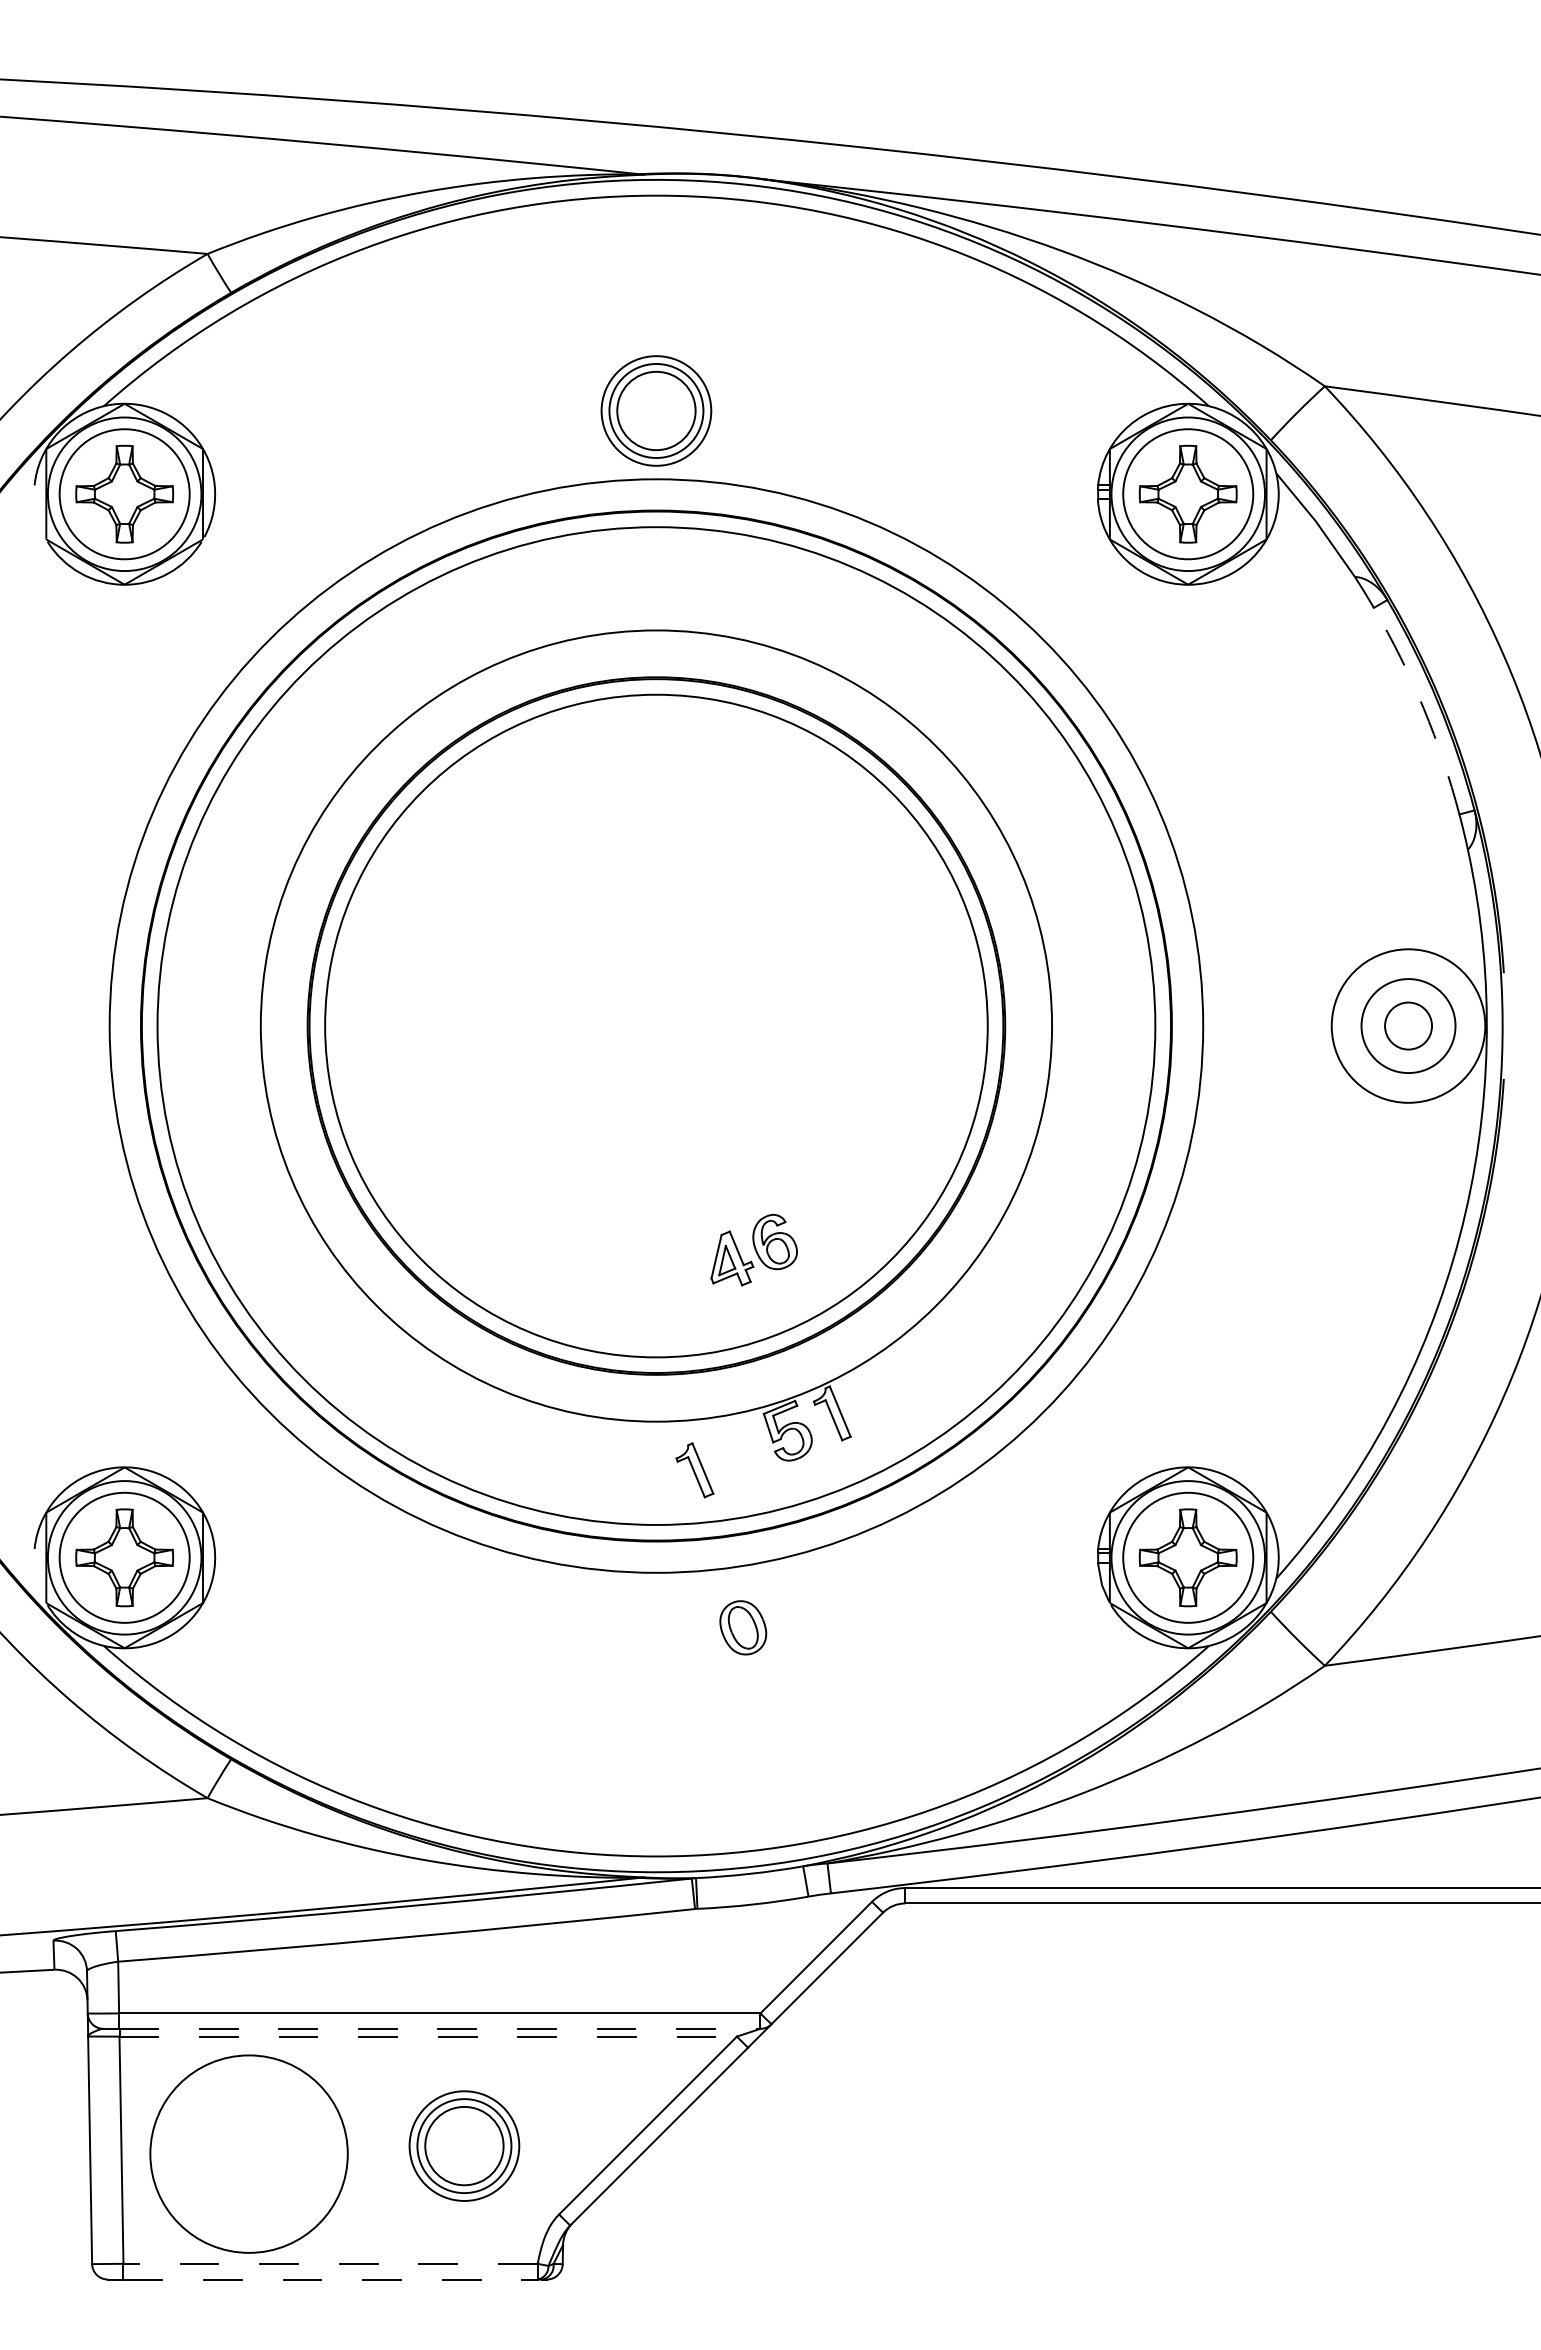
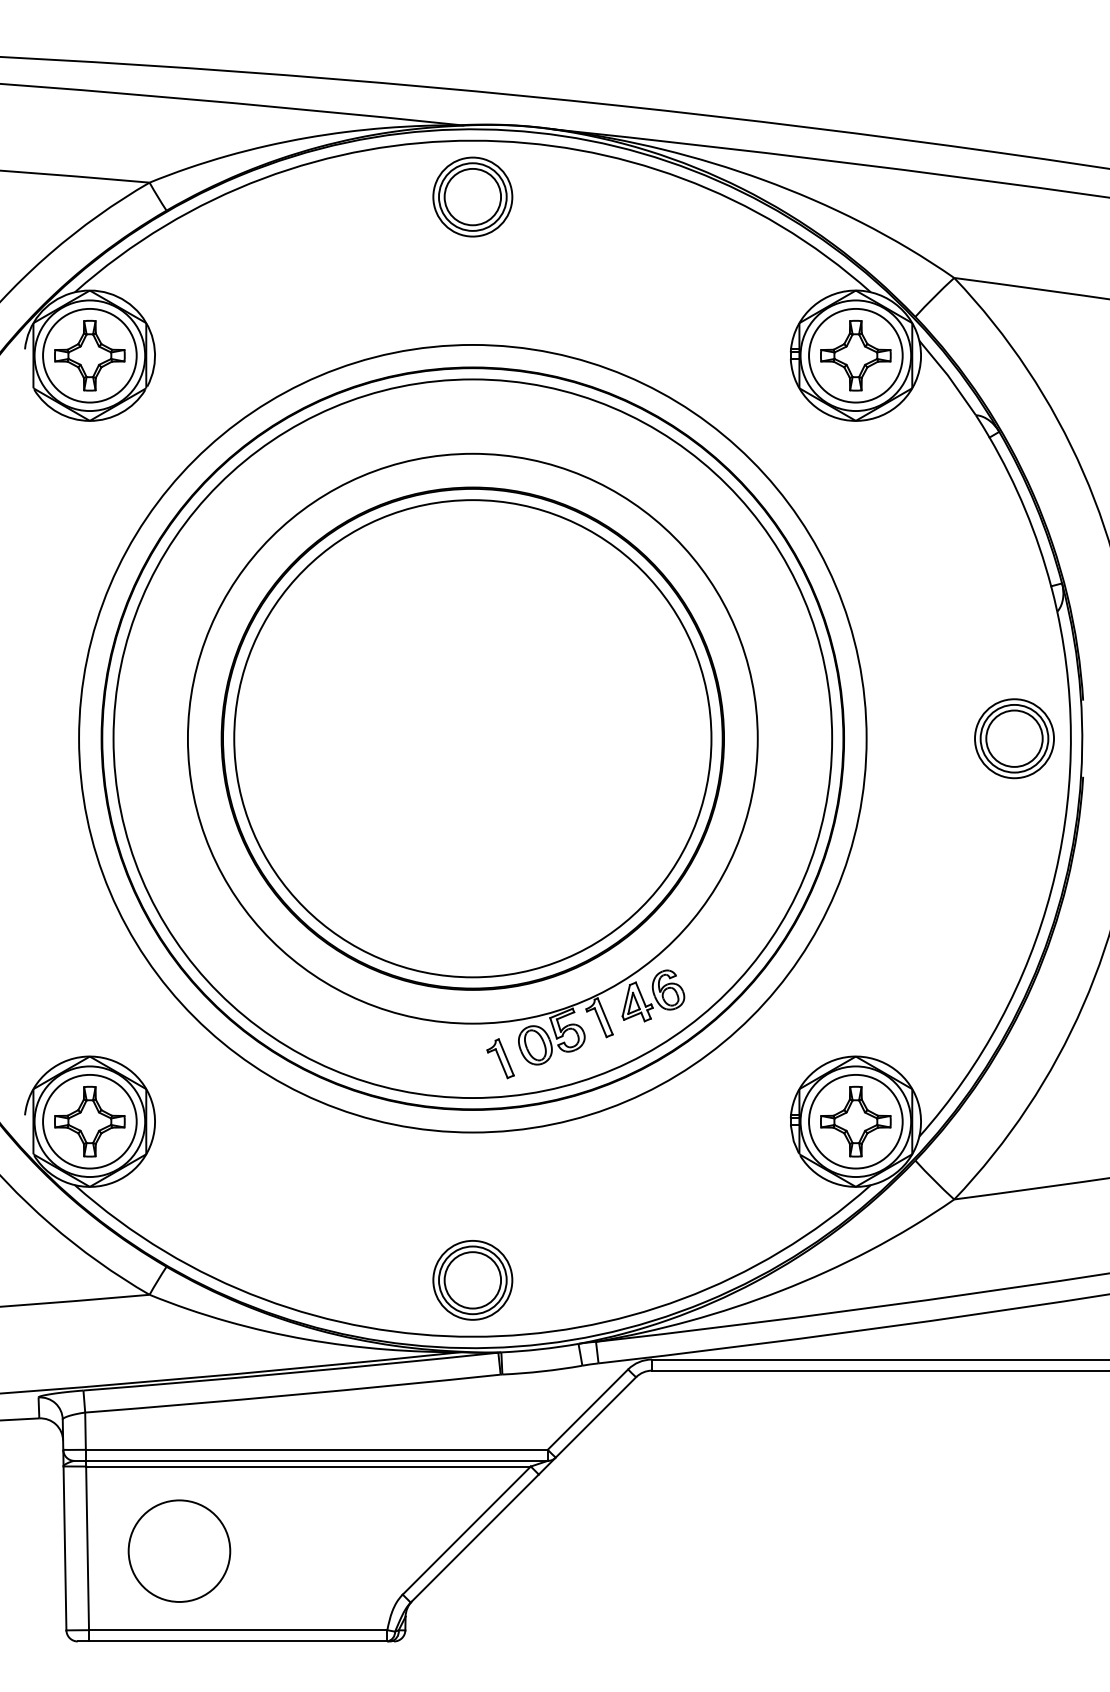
part: (656, 410) -> (472, 196), moved
arc: (1423, 708) -> (1025, 510), dashed -> solid
circle: (1408, 1025) -> (1014, 738), size x0.71
circle: (1408, 1025) -> (1014, 738), size x1.67
part: (753, 1249) -> (652, 995), moved
part: (743, 1627) -> (535, 1045), moved
line: (439, 2028) -> (316, 1460), dashed -> solid
line: (428, 2036) -> (308, 1466), dashed -> solid
part: (464, 2145) -> (472, 1279), moved
circle: (248, 2153) -> (179, 1550), size x0.71
line: (330, 2263) -> (238, 1629), dashed -> solid
line: (331, 2279) -> (238, 1641), dashed -> solid

